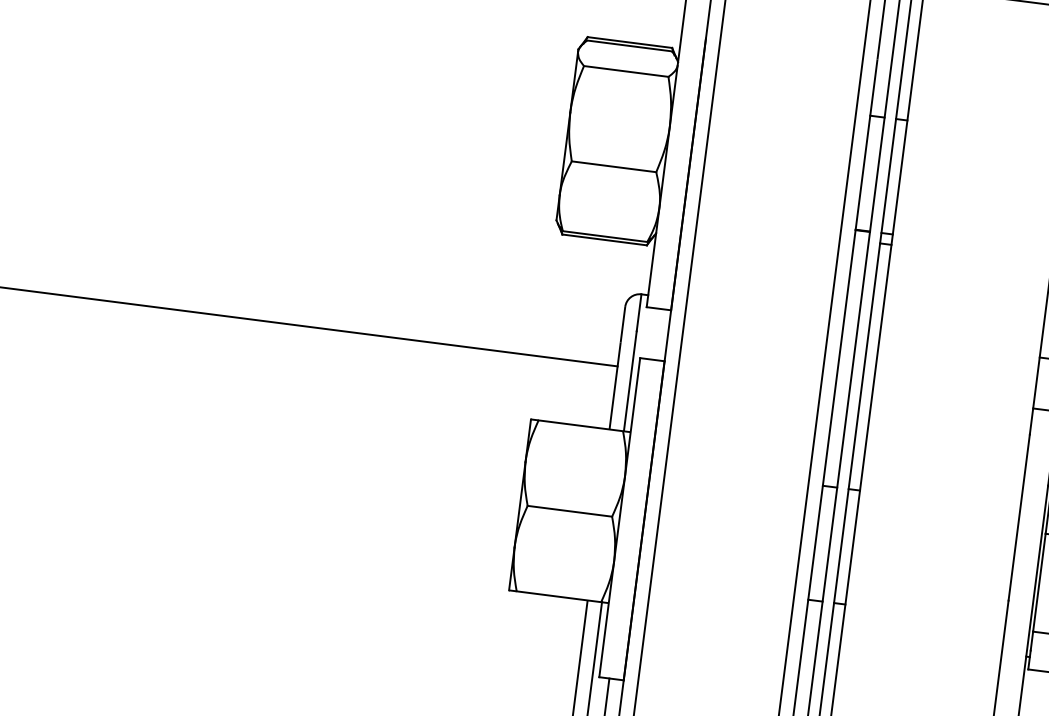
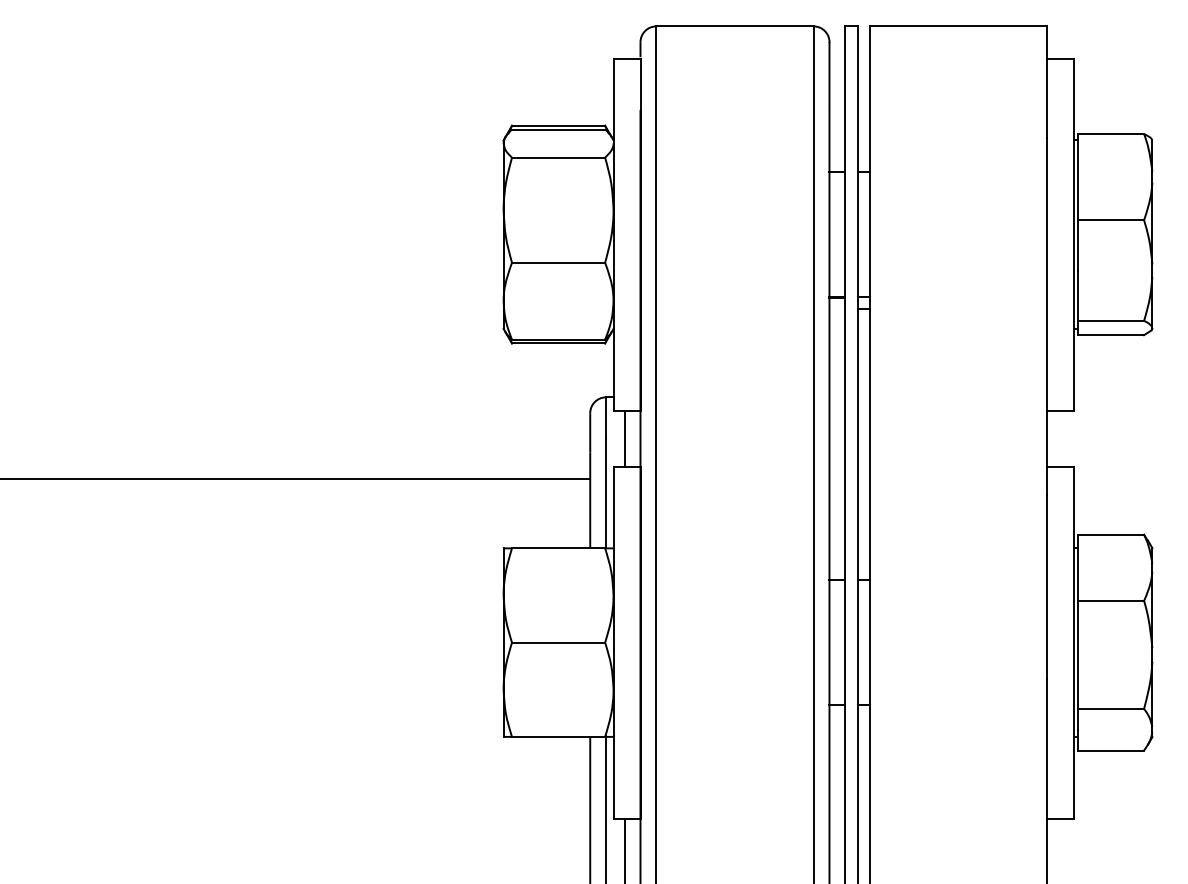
line: (653, 333) -> (624, 438), added

